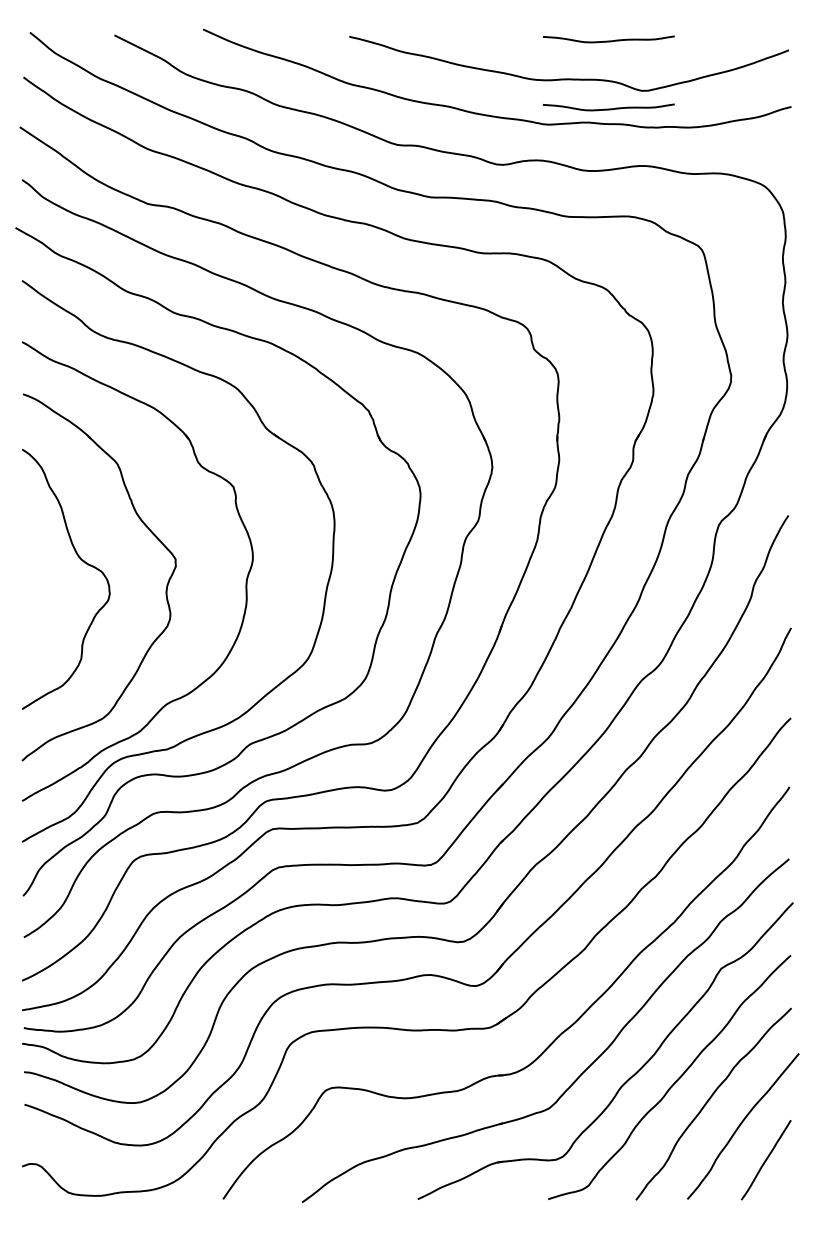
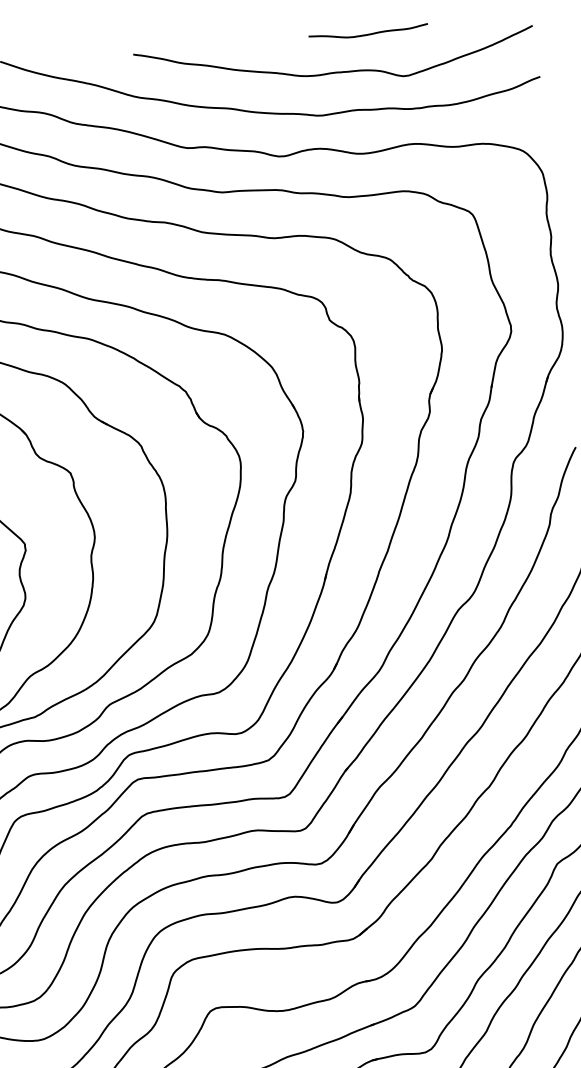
curve: (608, 108) -> (374, 95), removed

